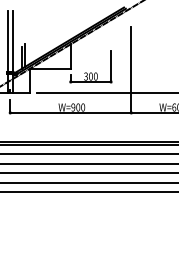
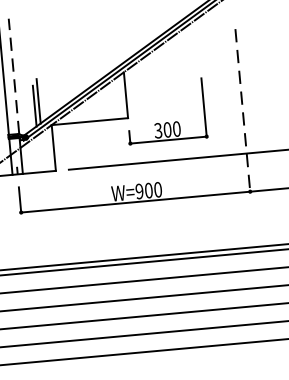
line: (12, 41) -> (13, 77), solid -> dashed
line: (131, 70) -> (243, 111), solid -> dashed

